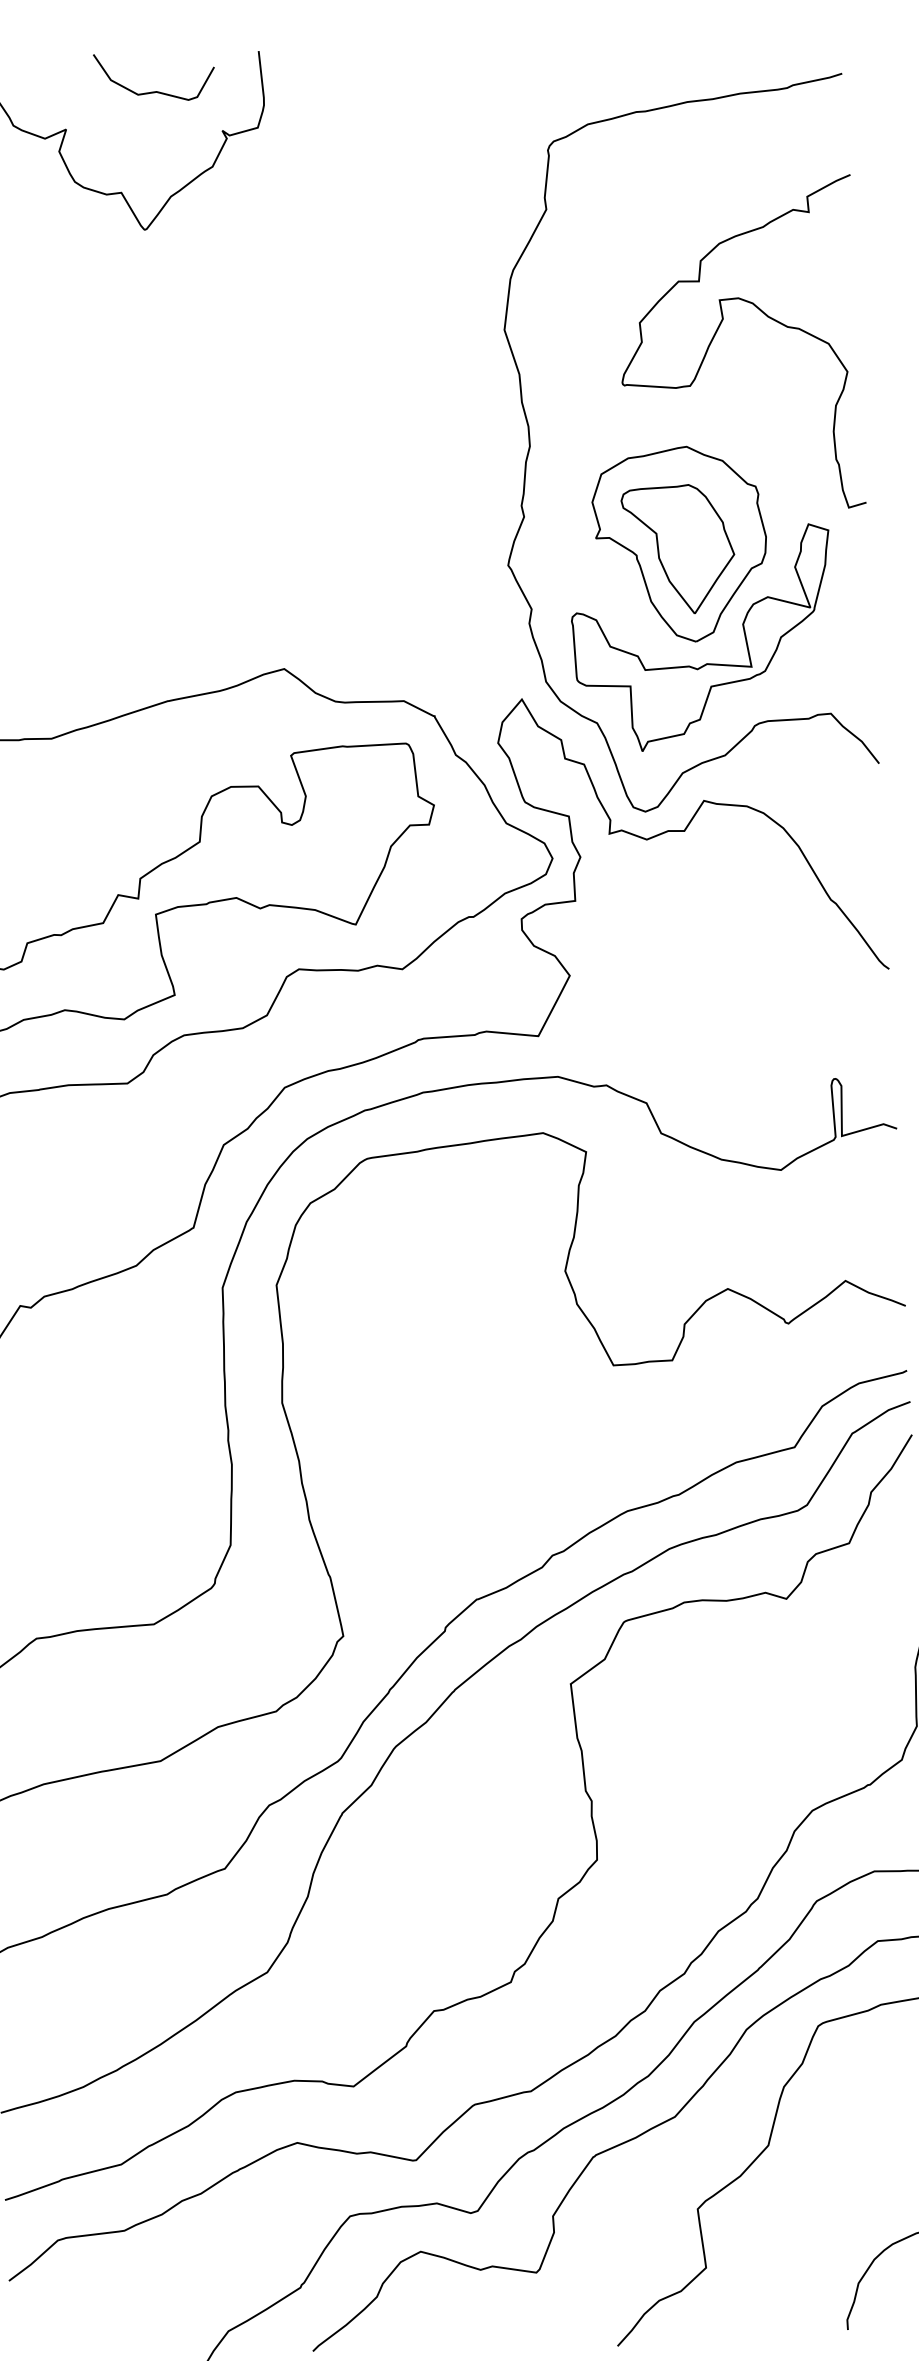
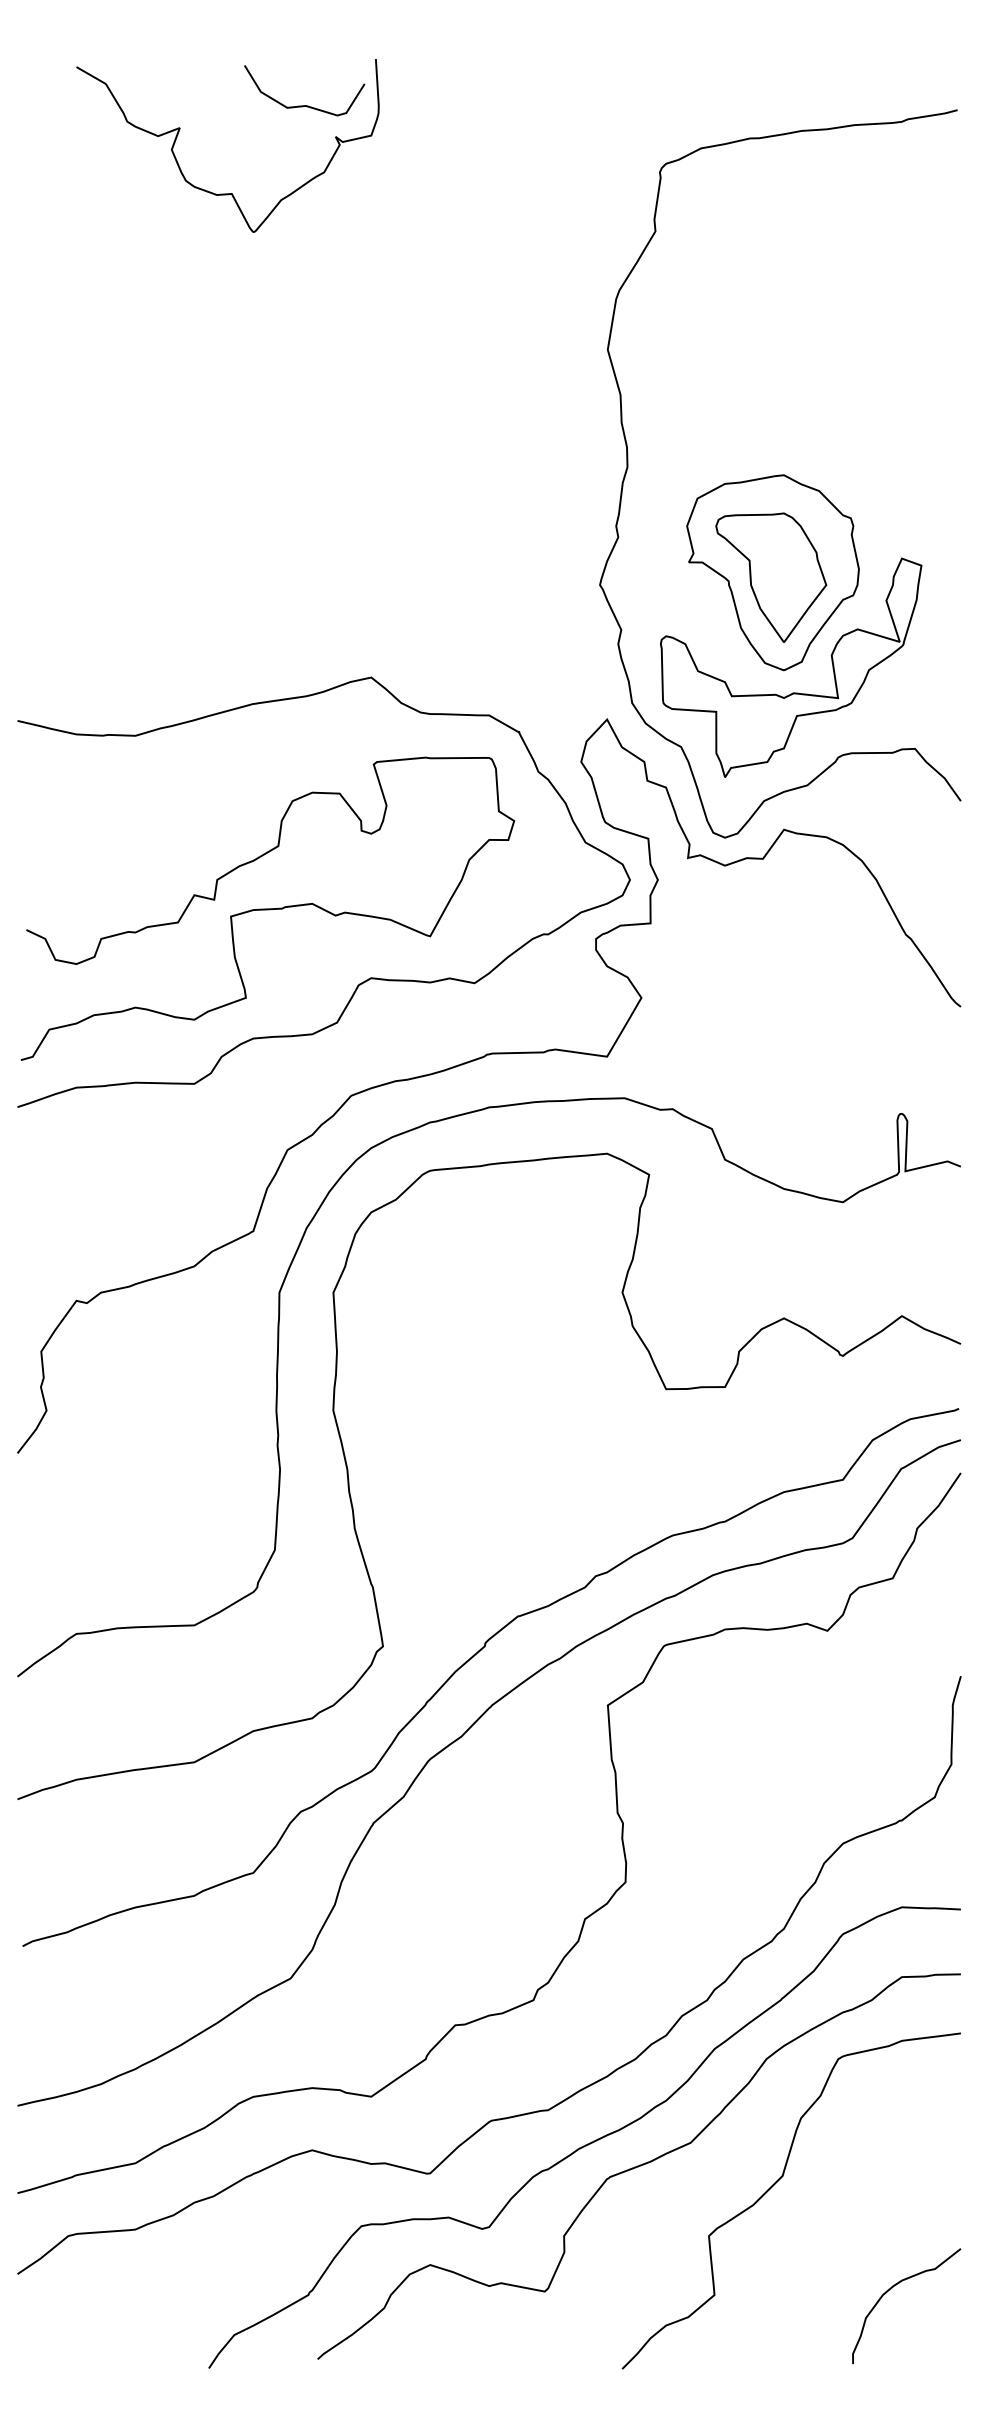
curve: (155, 91) -> (304, 105), moved
curve: (715, 335) -> (818, 365), removed

